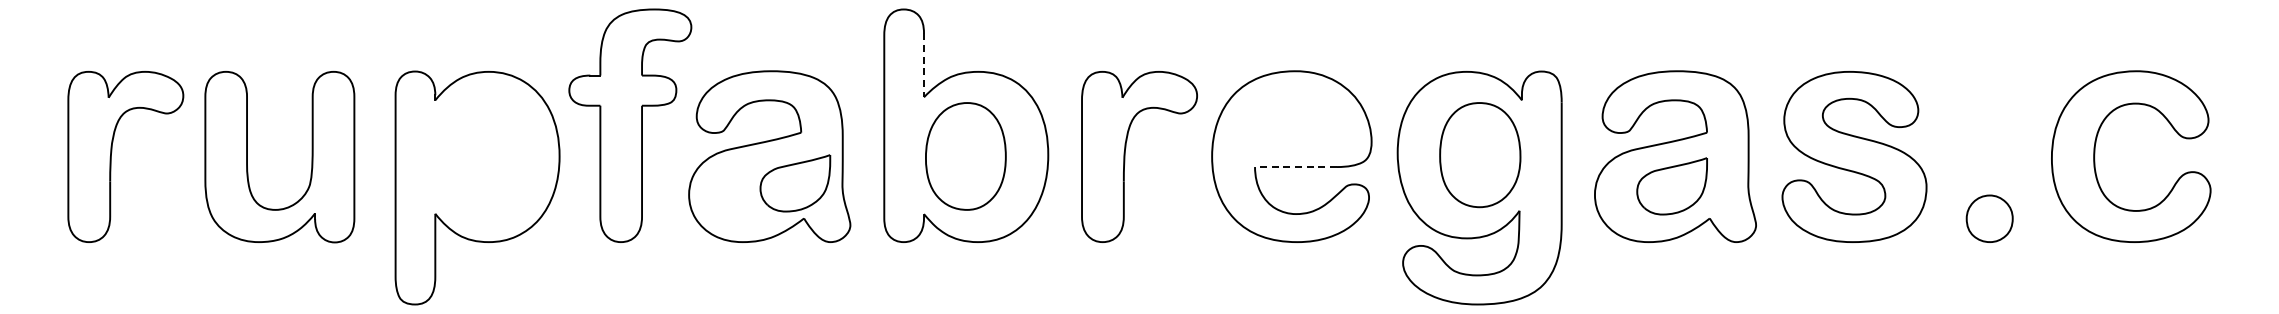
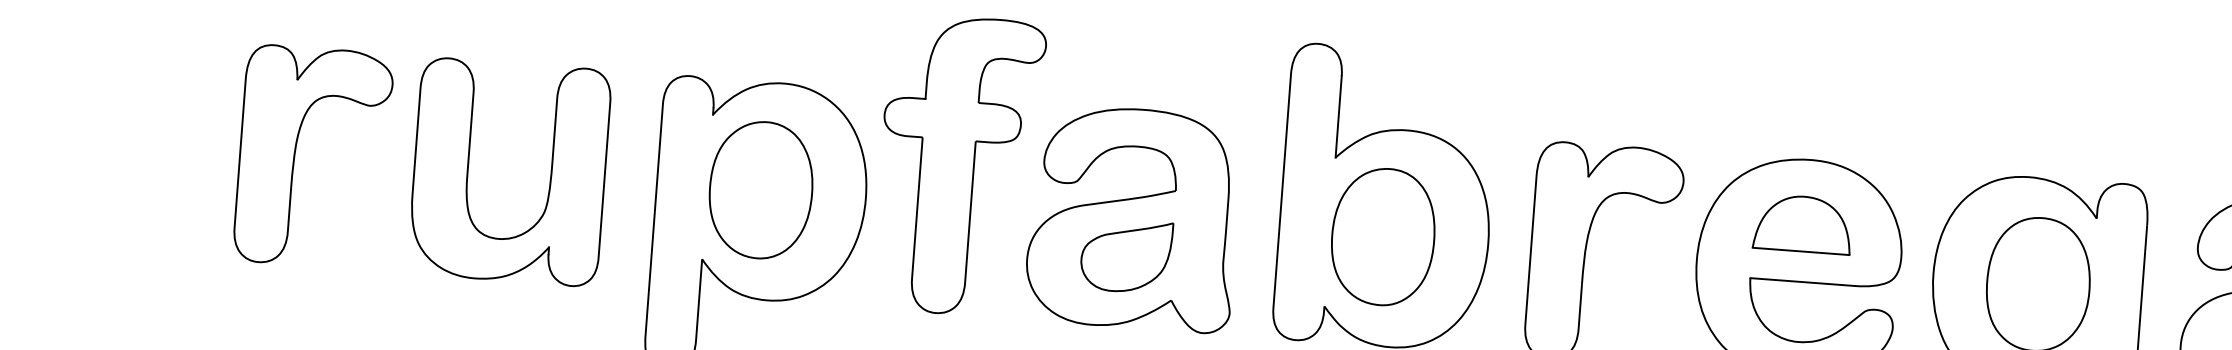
line: (924, 65) -> (1339, 117), dashed -> solid
part: (1292, 121) -> (1802, 223), added
part: (477, 156) -> (761, 190), added
line: (1295, 167) -> (1801, 282), dashed -> solid
part: (795, 183) -> (1126, 256), moved

